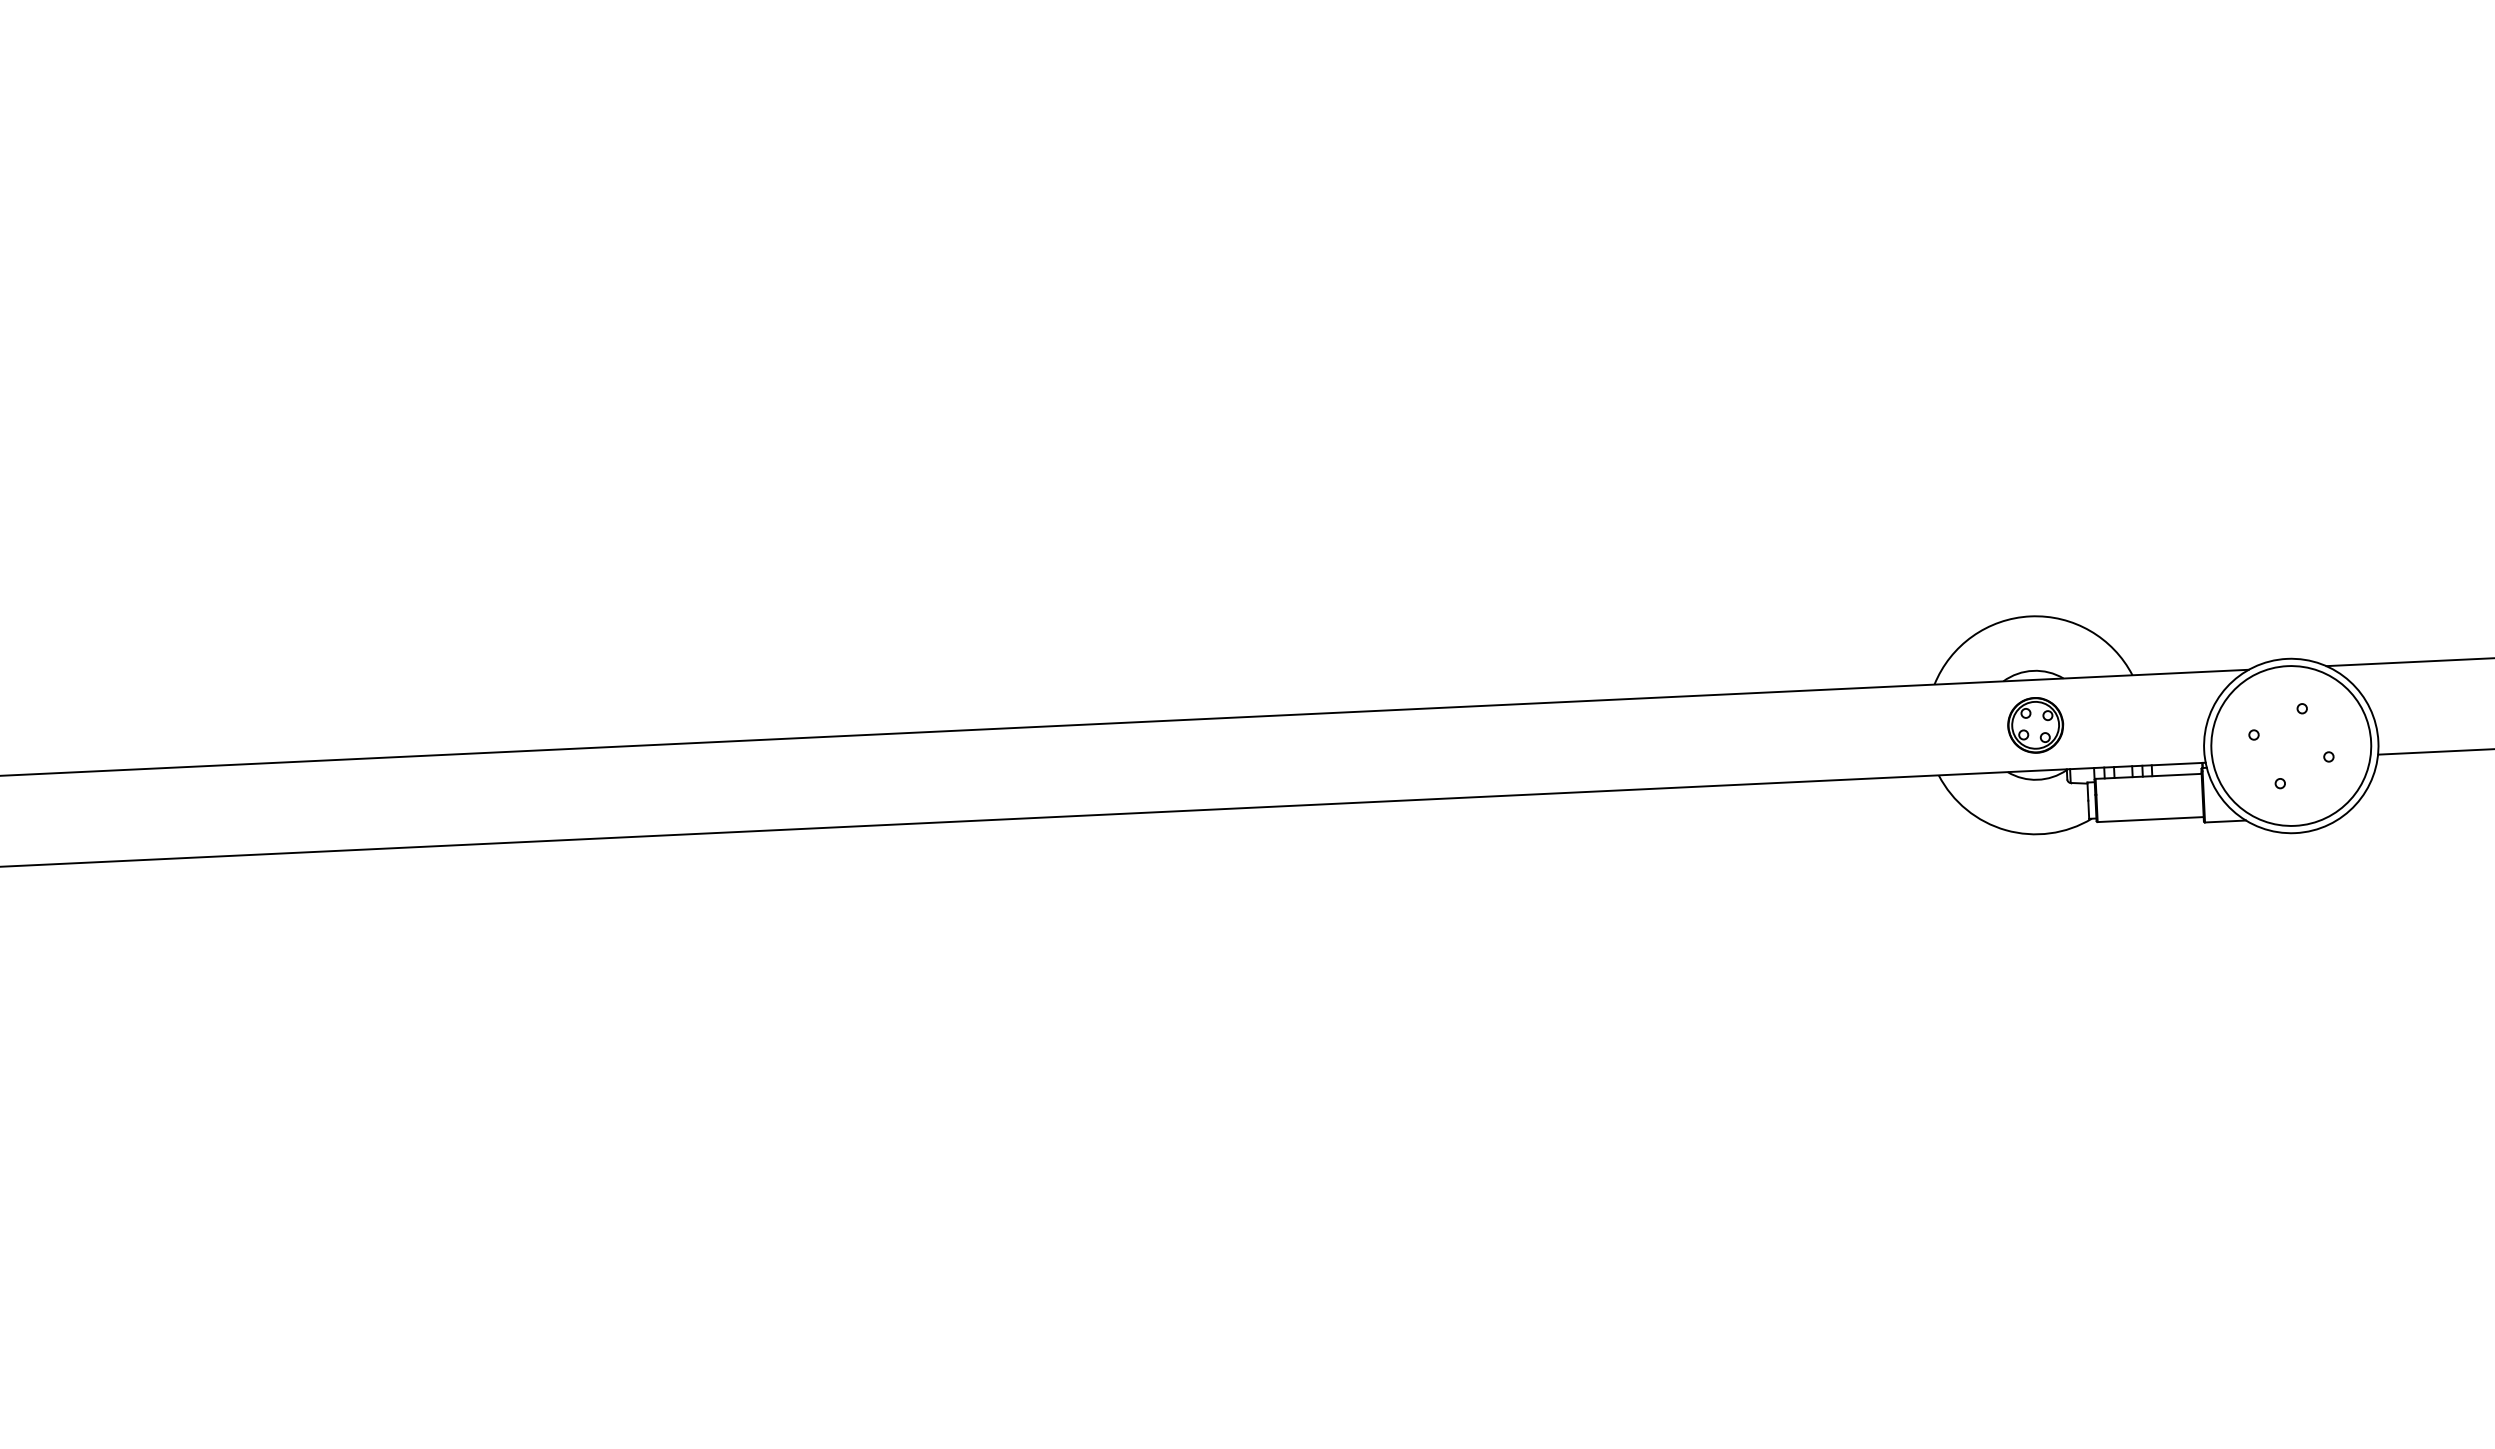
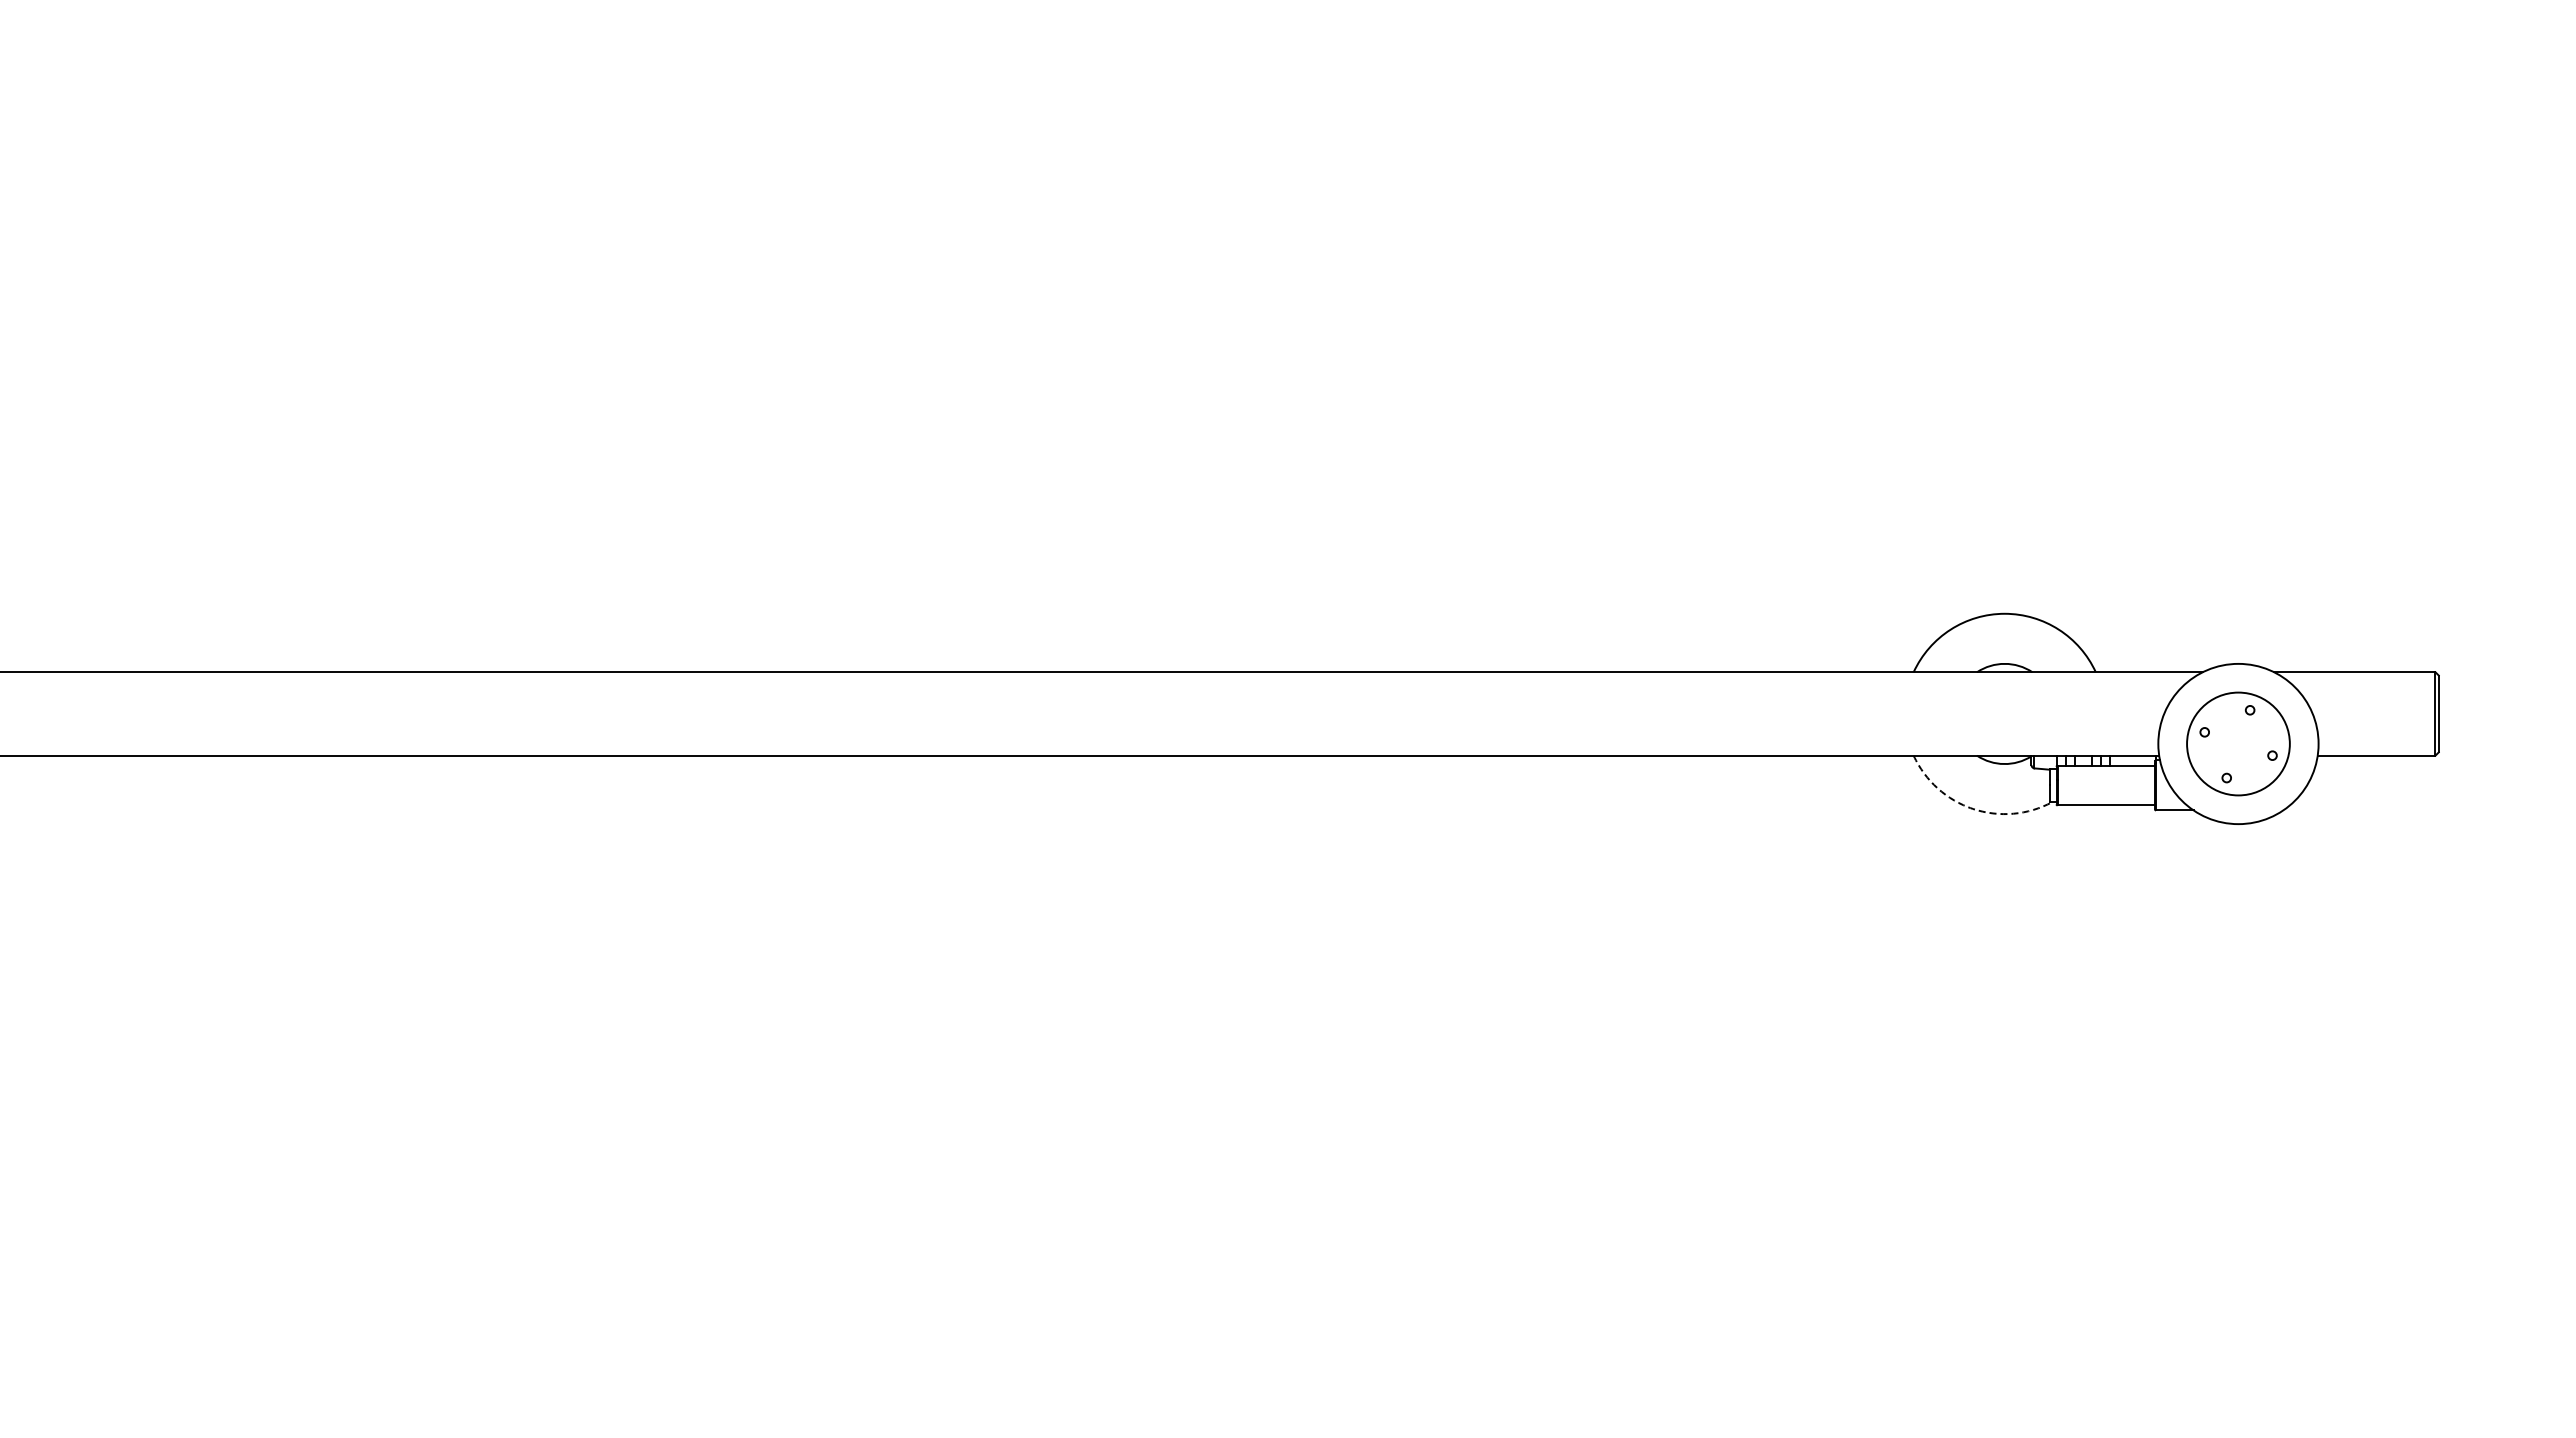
part: (2035, 724) -> (2004, 713), removed
circle: (2291, 745) -> (2238, 743), size x0.7
arc: (2005, 829) -> (1972, 808), solid -> dashed

